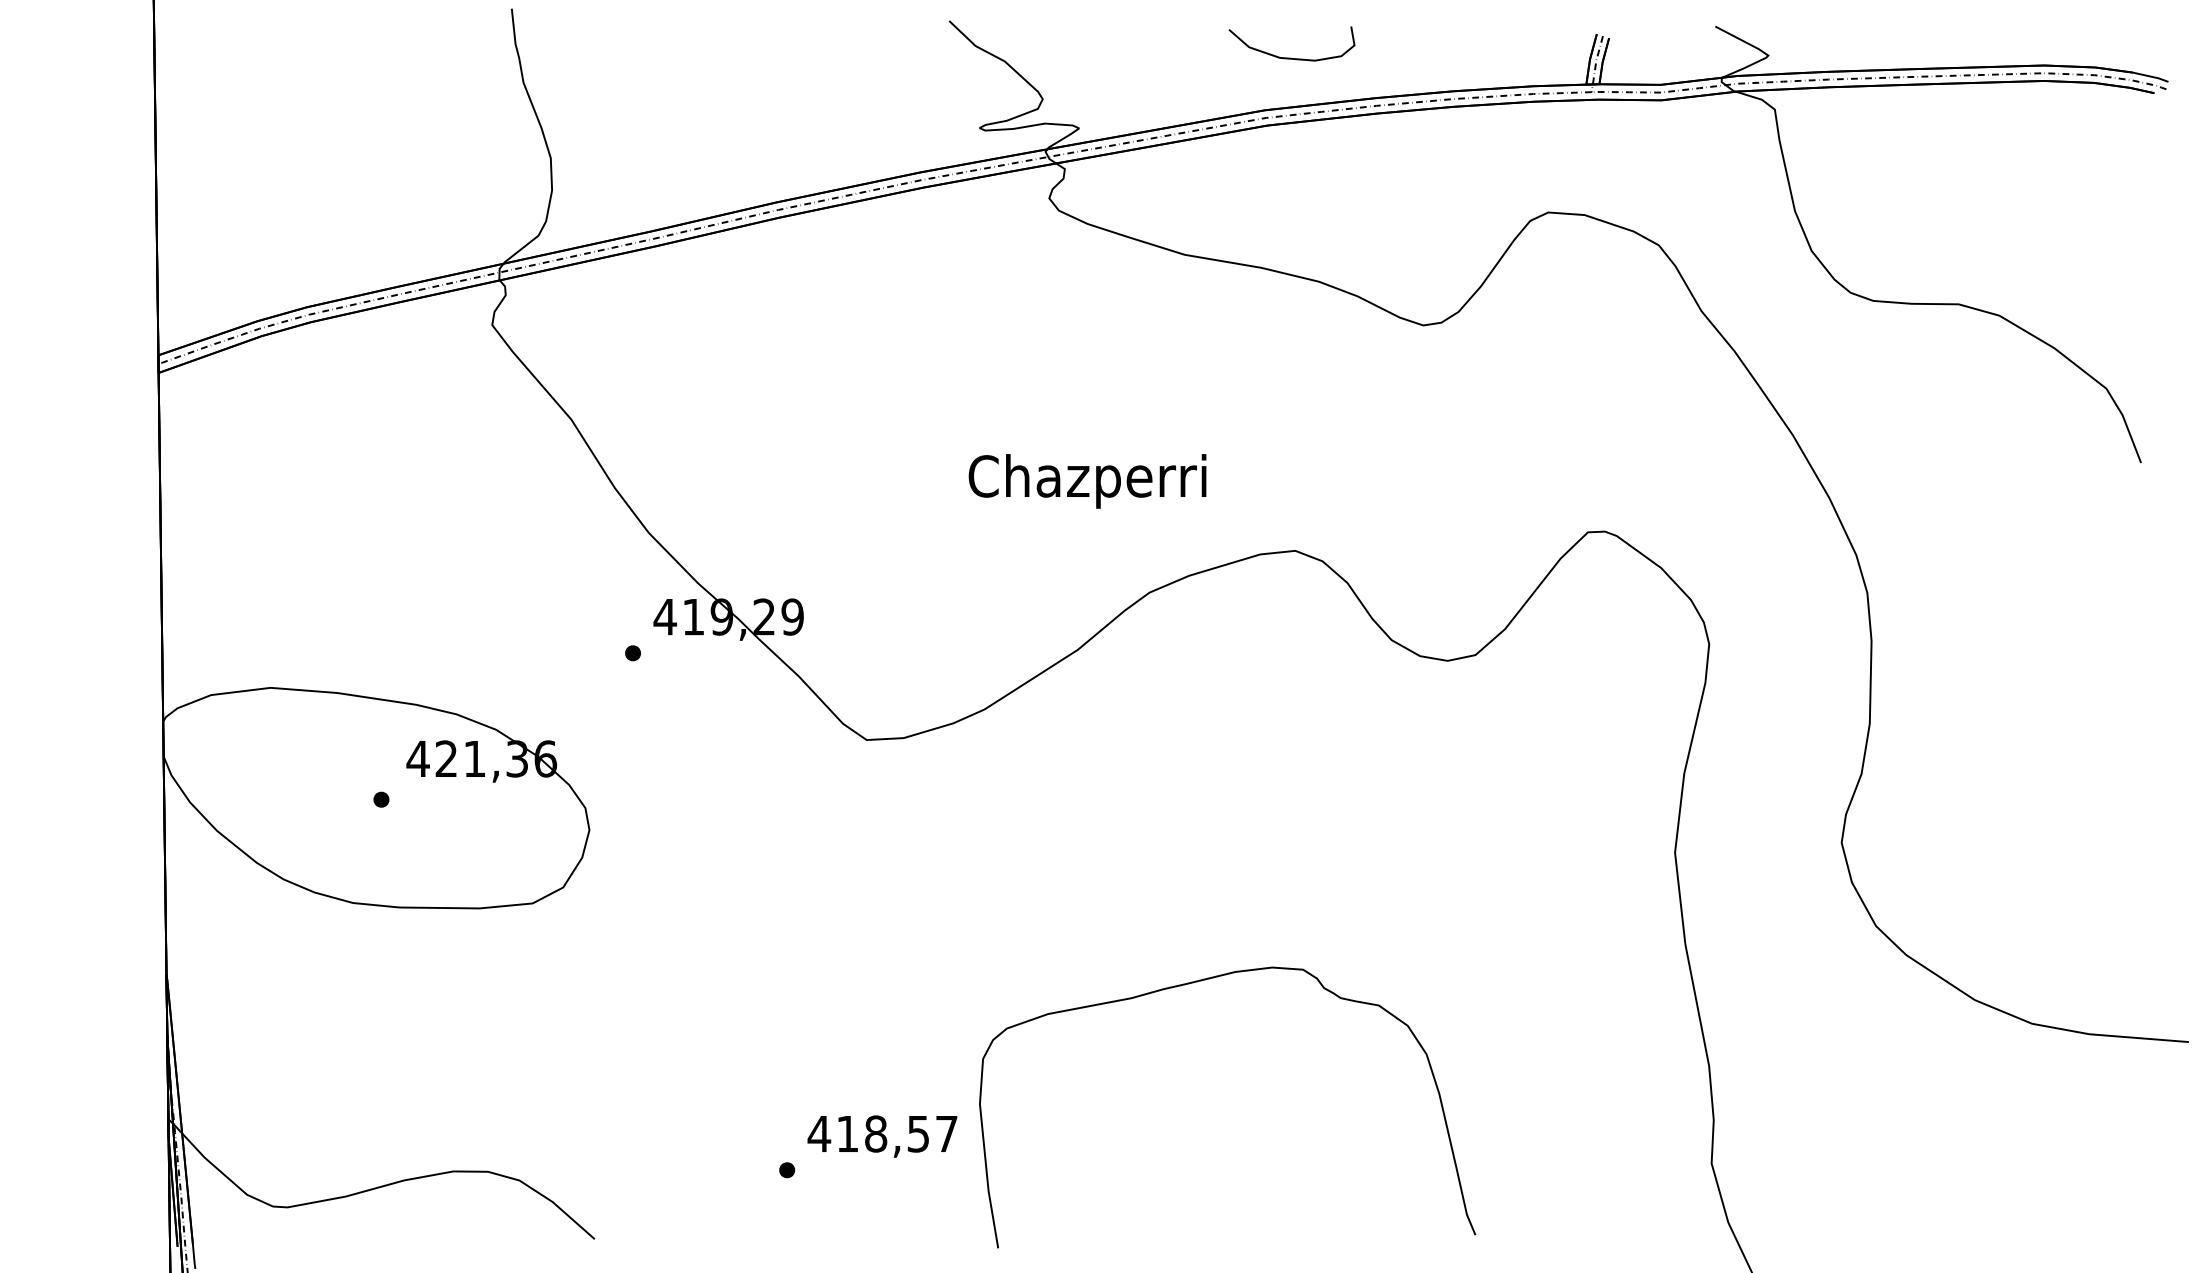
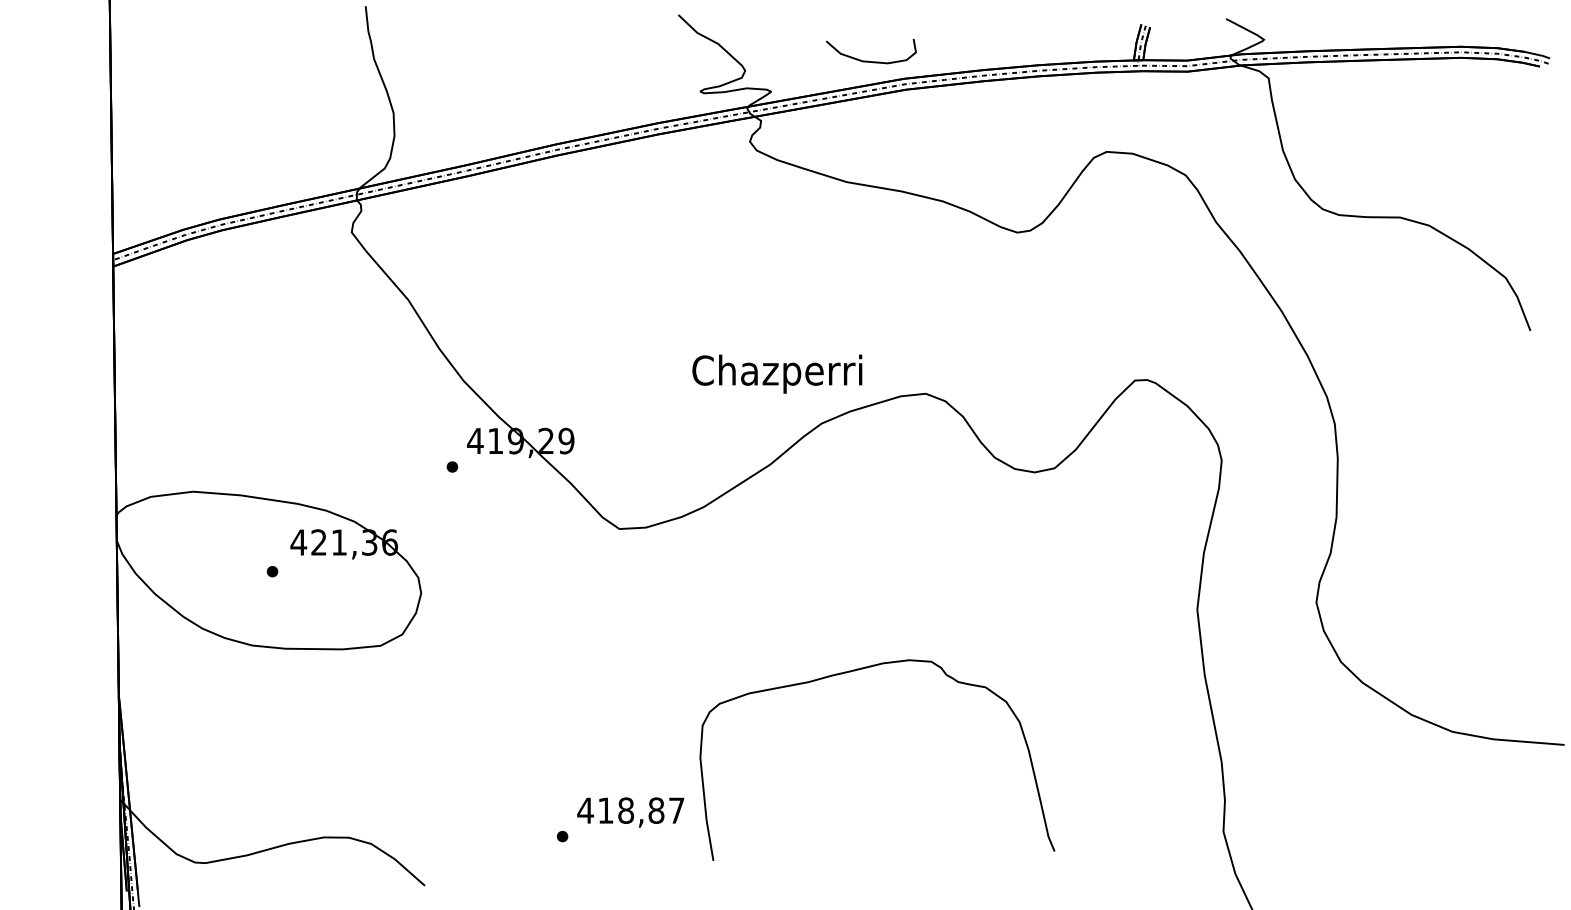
curve: (1291, 57) -> (870, 61), moved
text: (1087, 481) -> (777, 374), moved
curve: (1197, 982) -> (855, 670), moved
text: (918, 1133) -> (656, 810), 418,57 -> 418,87

